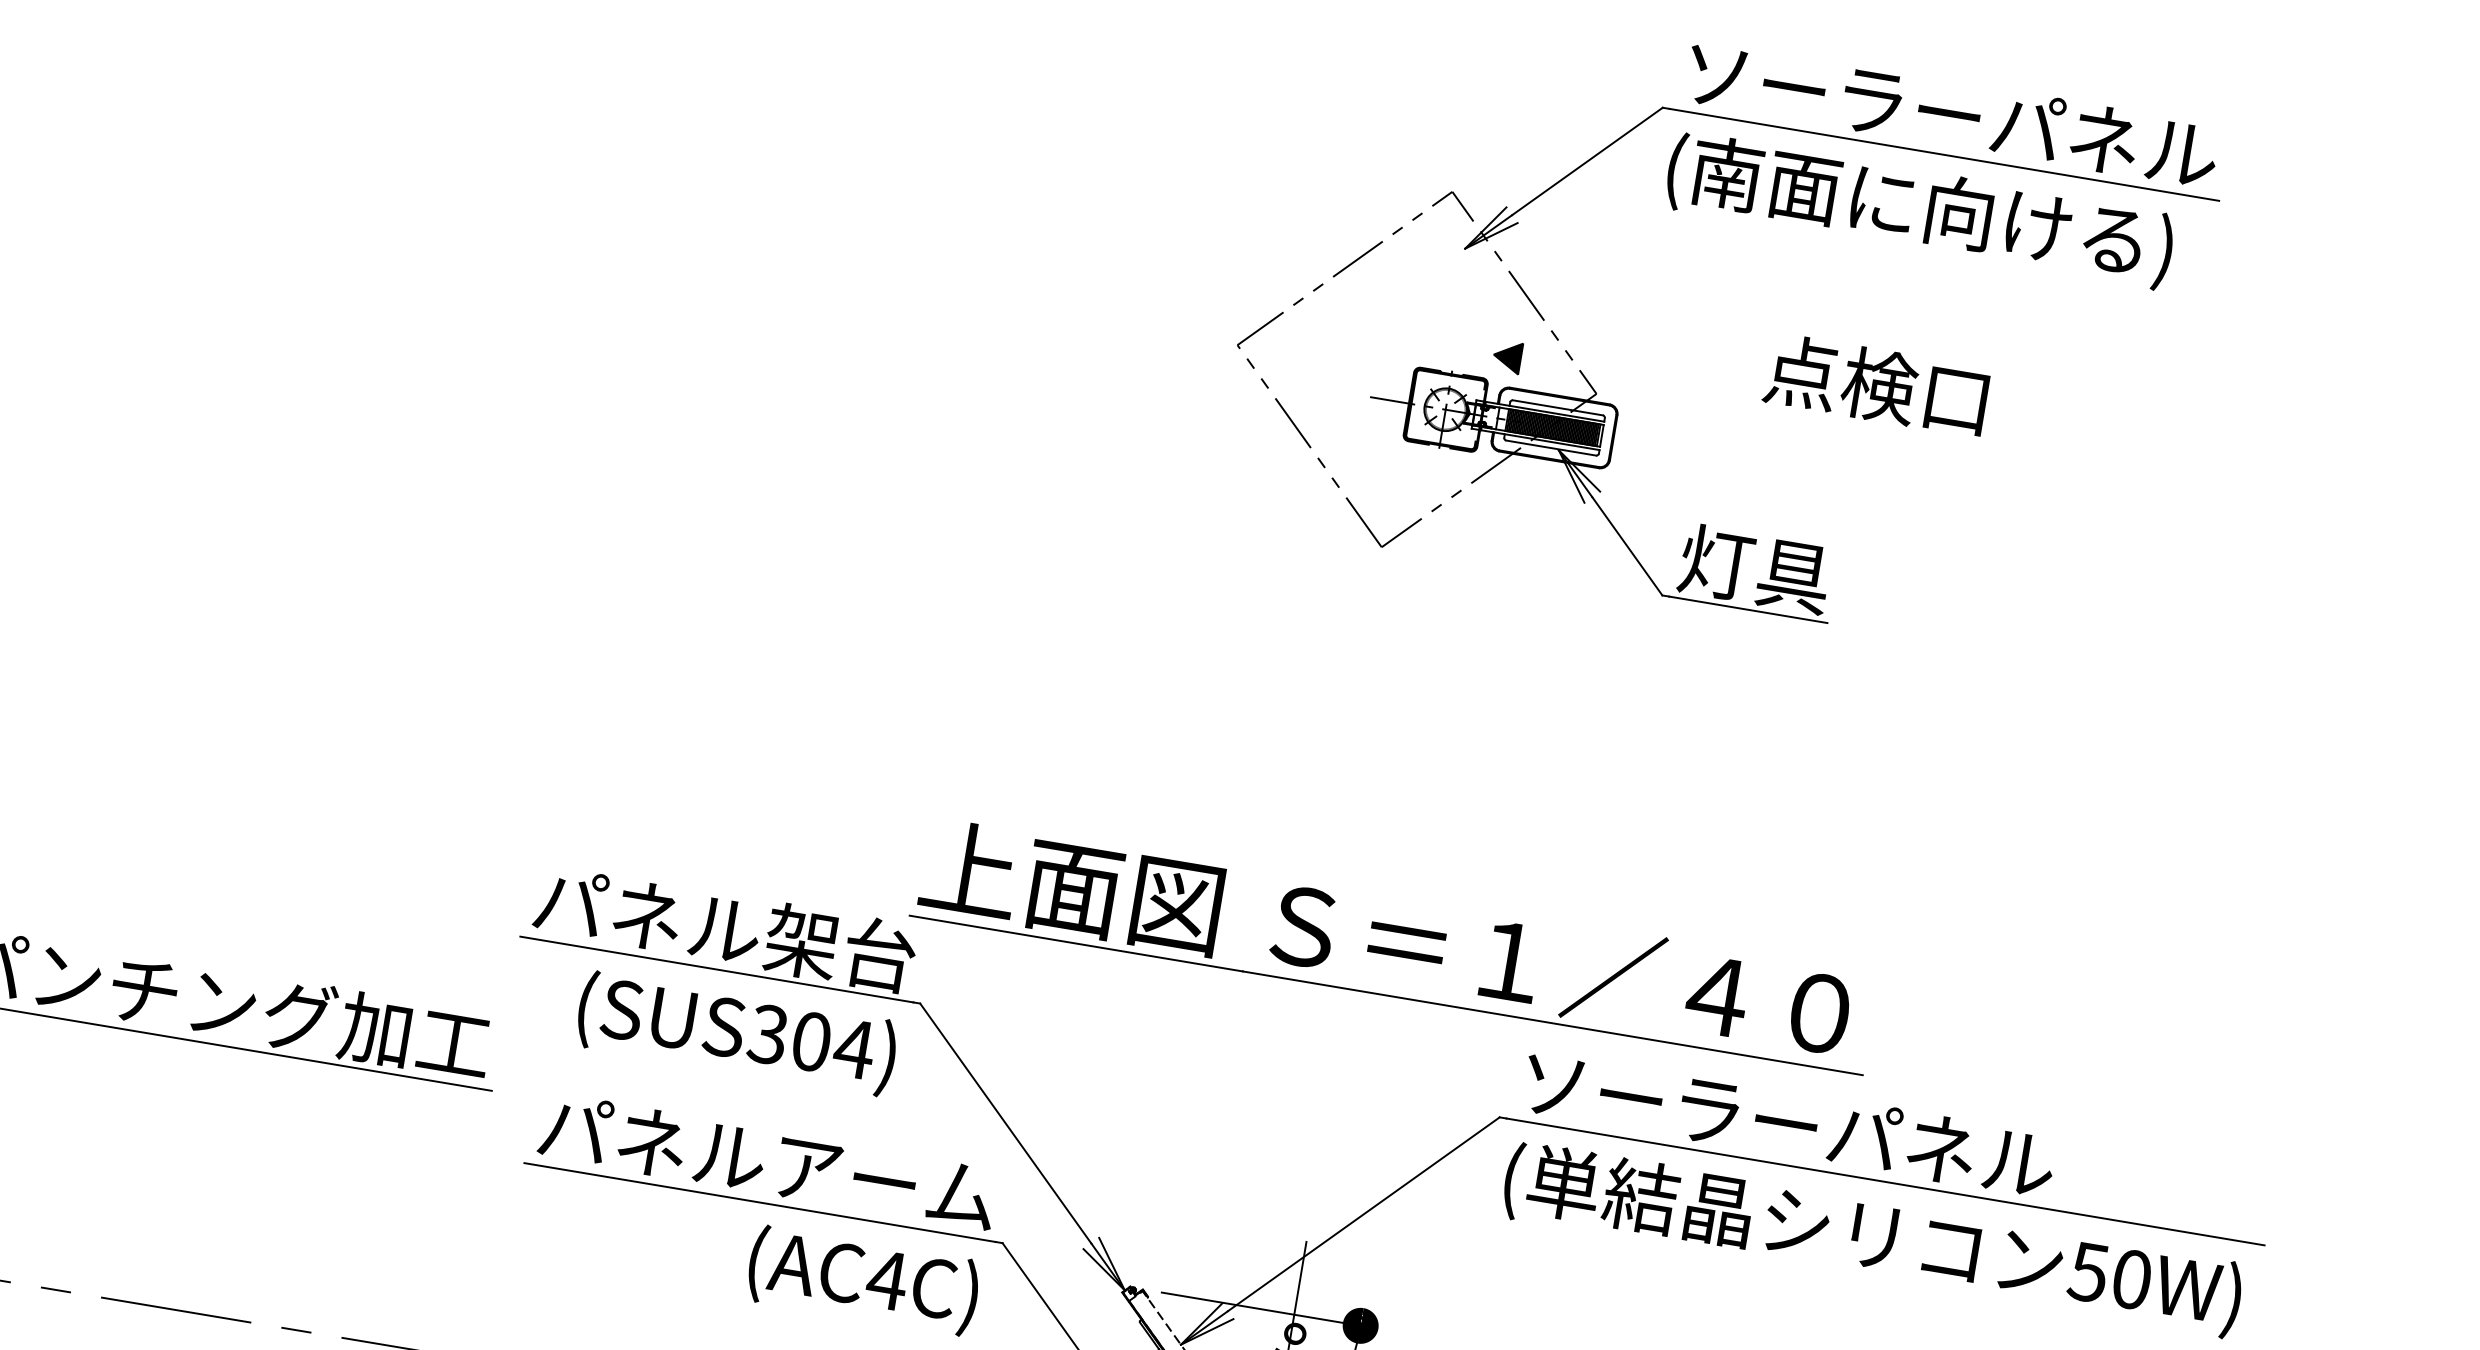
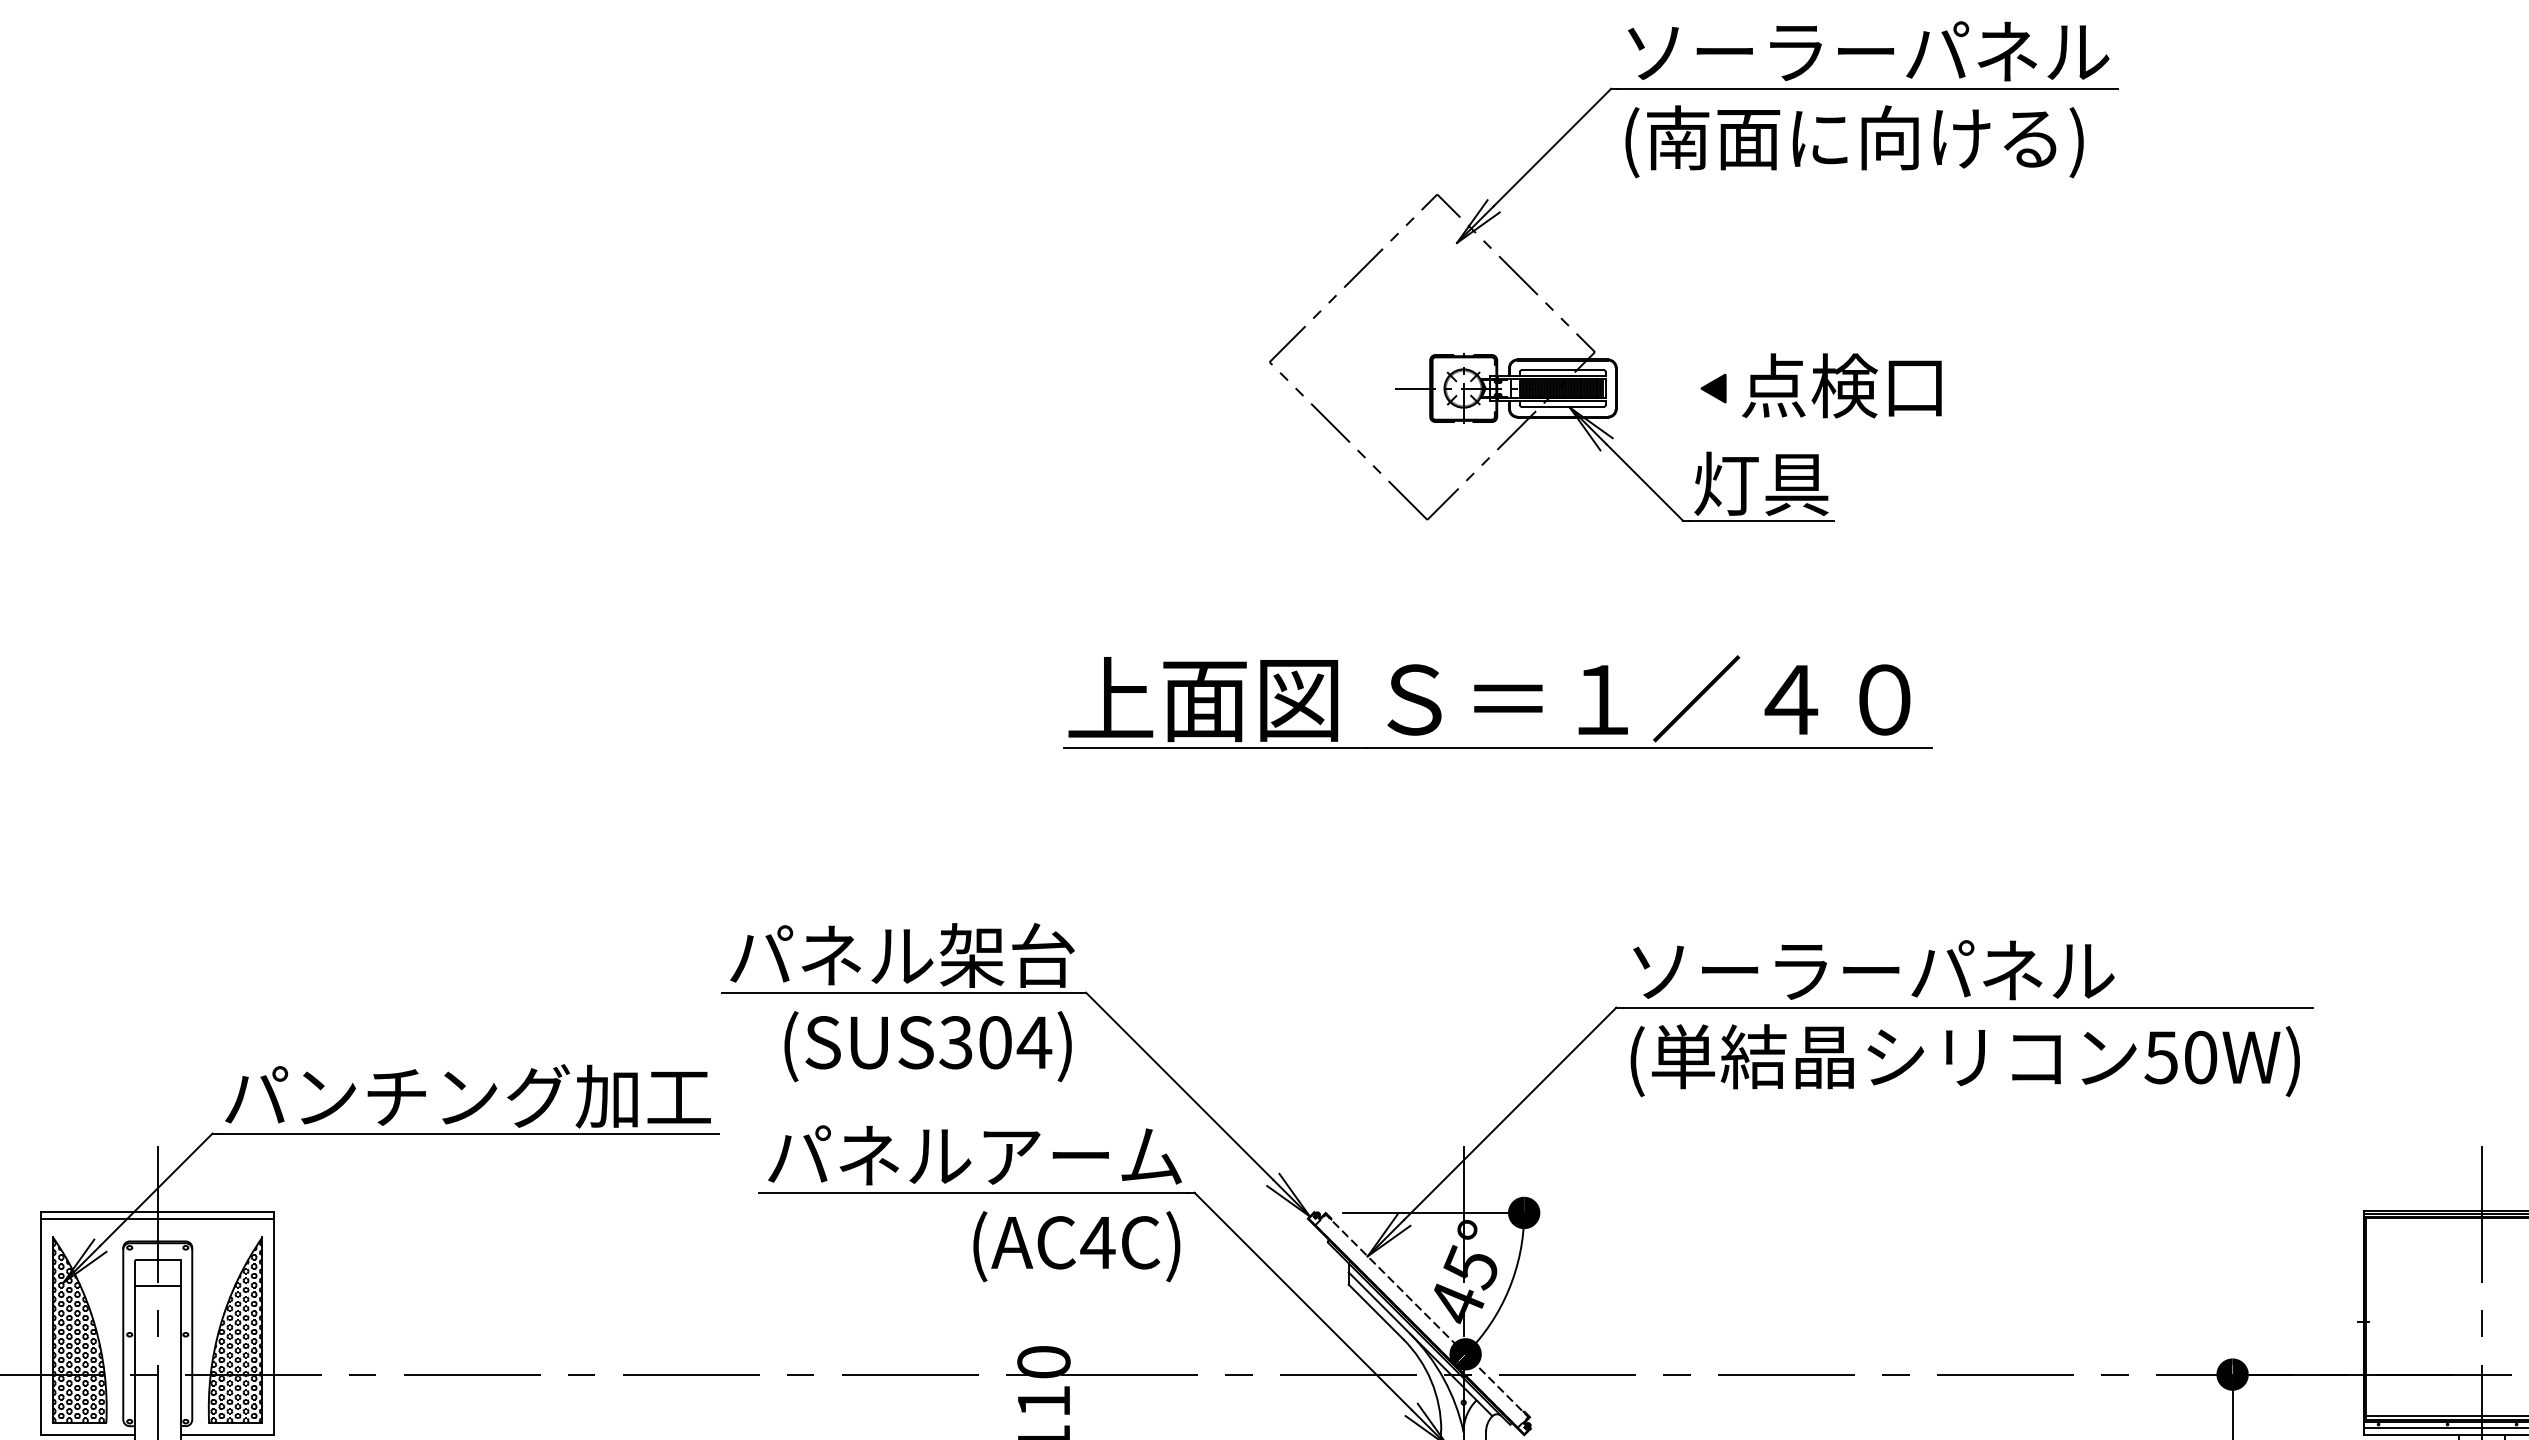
part: (1507, 356) -> (1713, 388), moved
text: (1876, 384) -> (1841, 385), moved
part: (1394, 943) -> (1497, 701), moved

